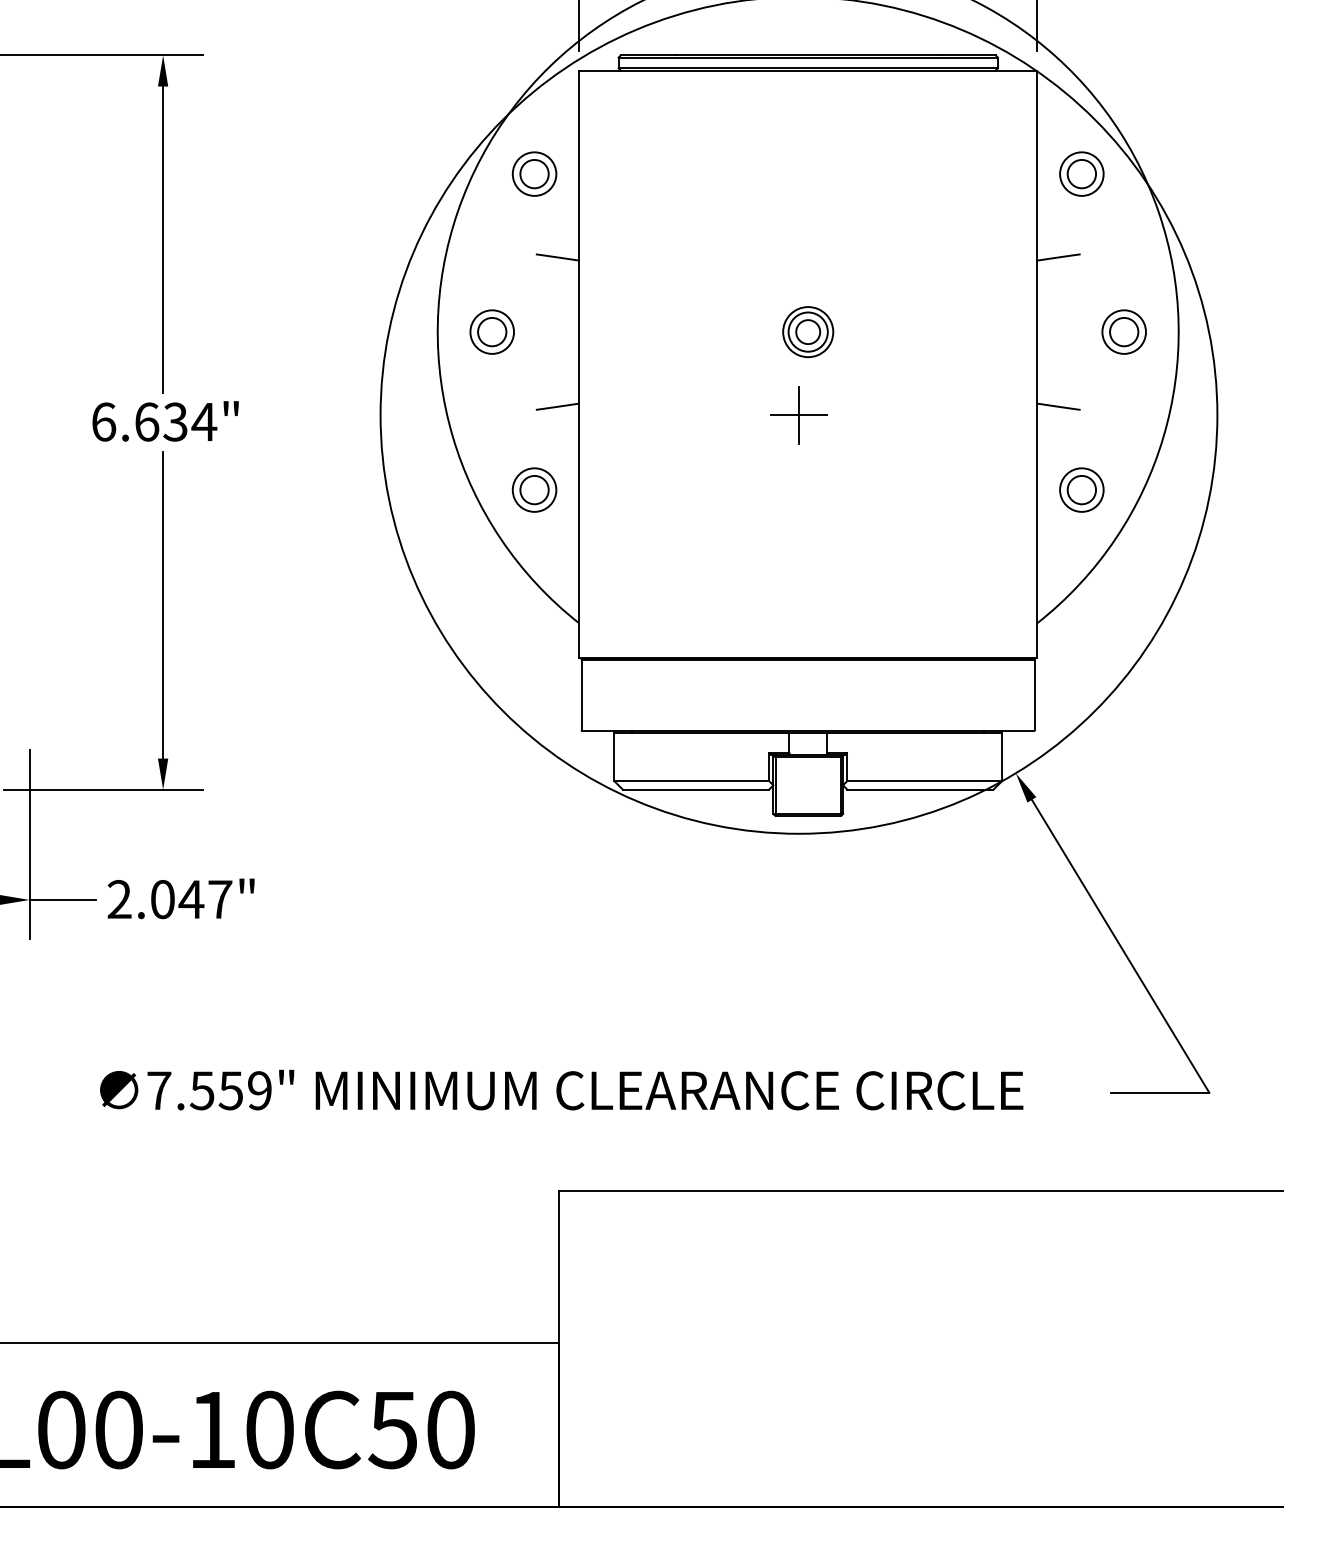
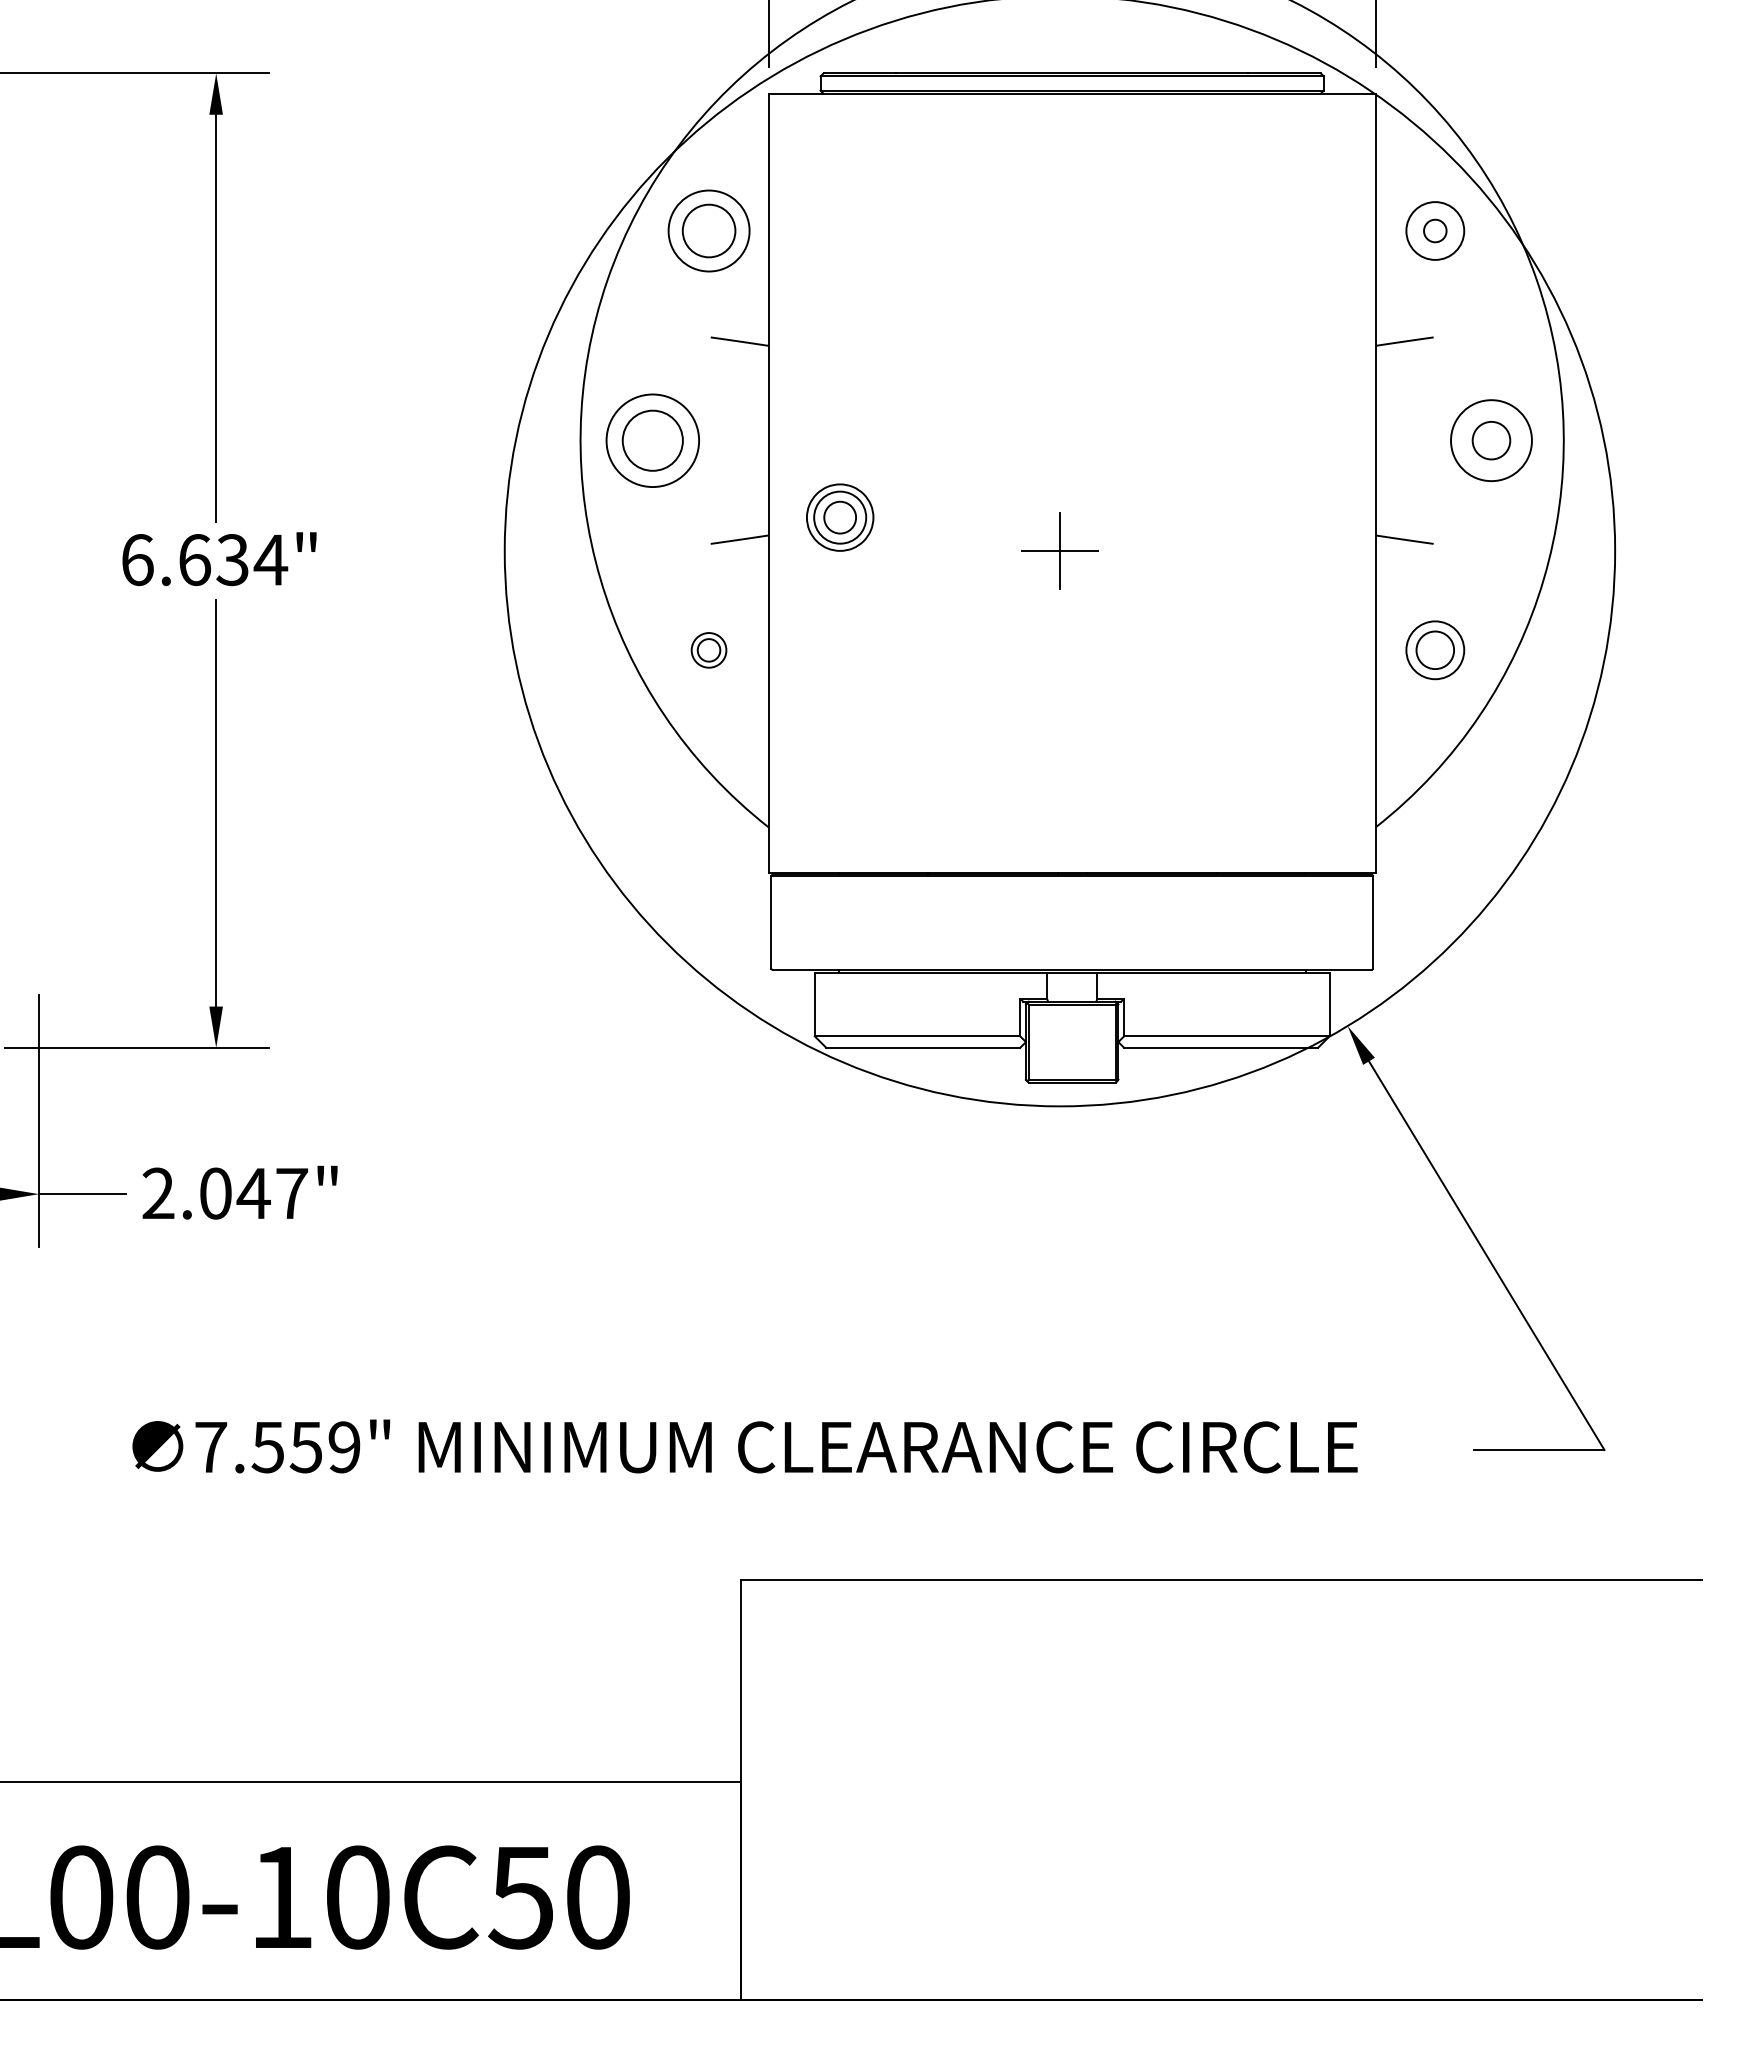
part: (534, 173) -> (708, 230), size x1.4
circle: (1082, 173) -> (1435, 230), size x0.6
part: (491, 331) -> (652, 440), size x1.6
part: (808, 331) -> (840, 517), moved
circle: (1124, 331) -> (1491, 440), size x1.4
part: (534, 490) -> (708, 650), size x0.6

